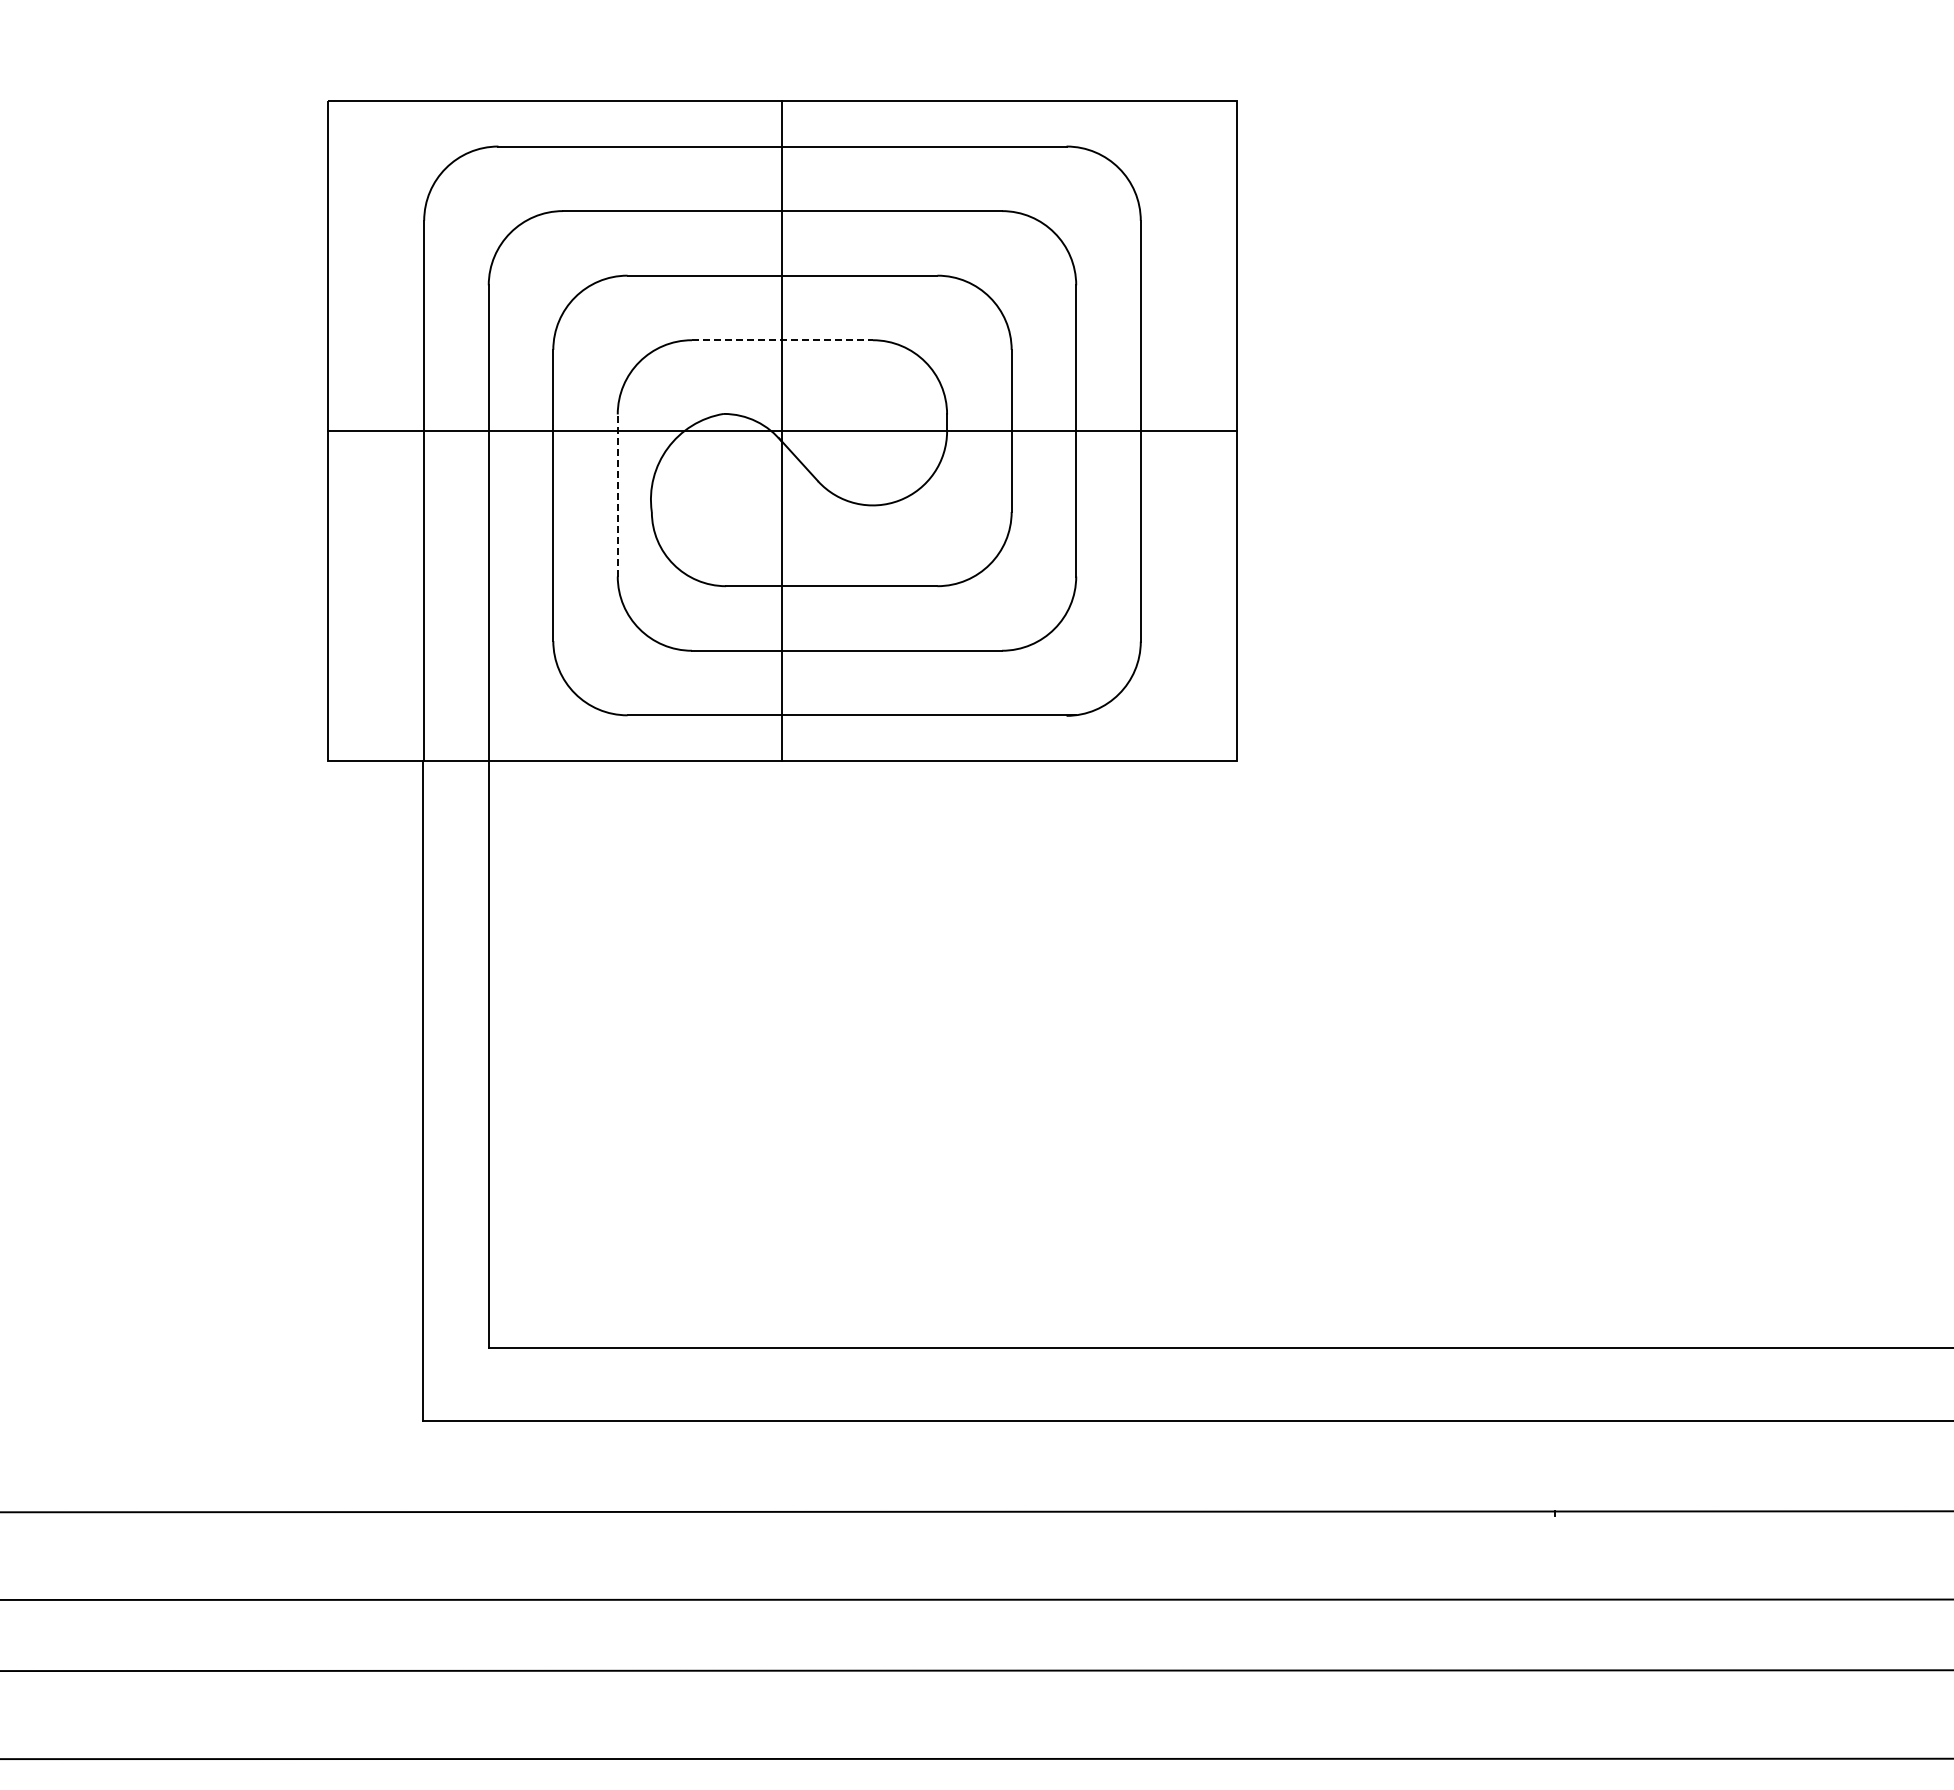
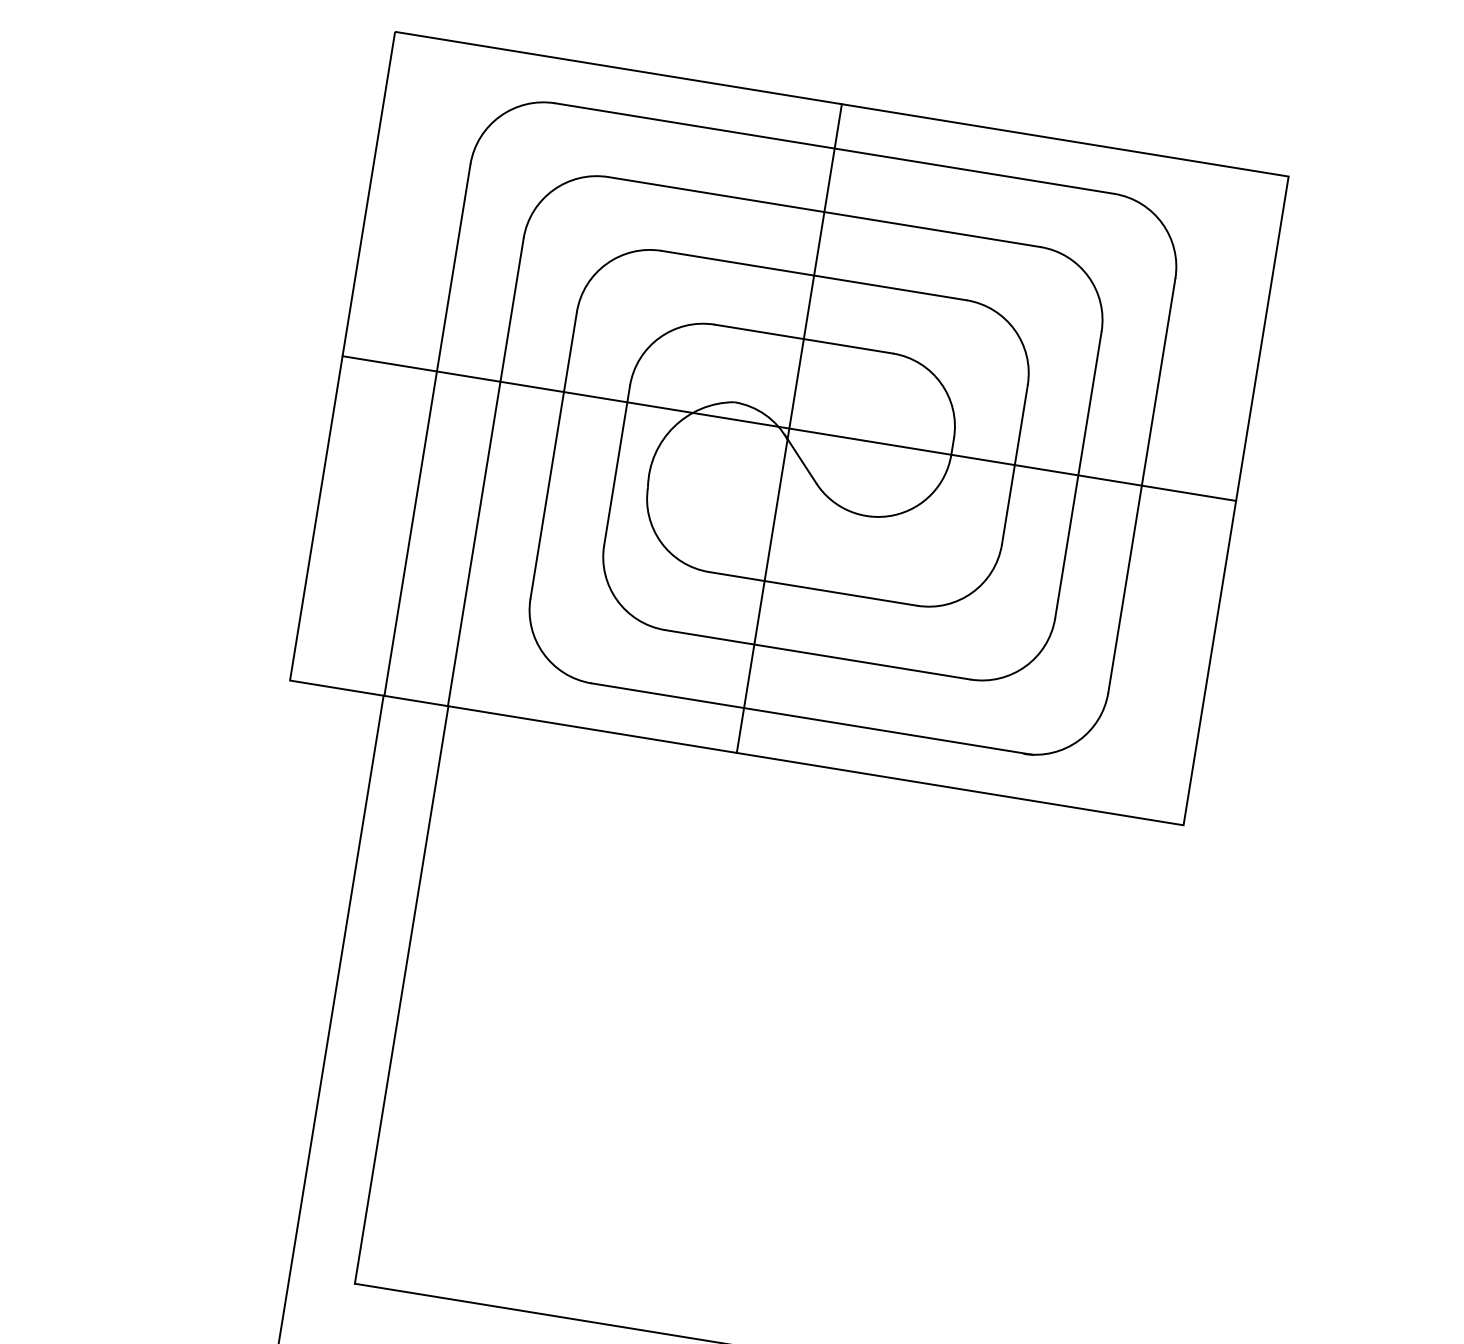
line: (782, 340) -> (803, 339), dashed -> solid
line: (617, 495) -> (616, 465), dashed -> solid

